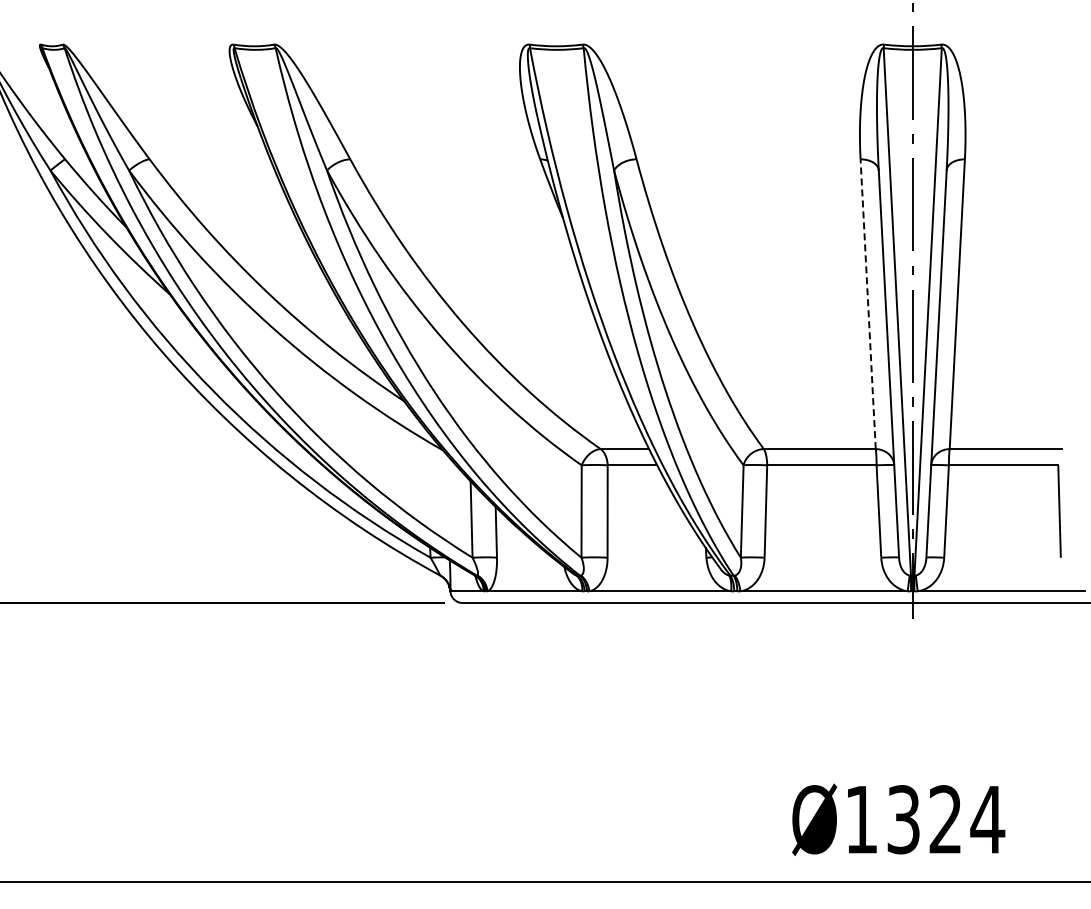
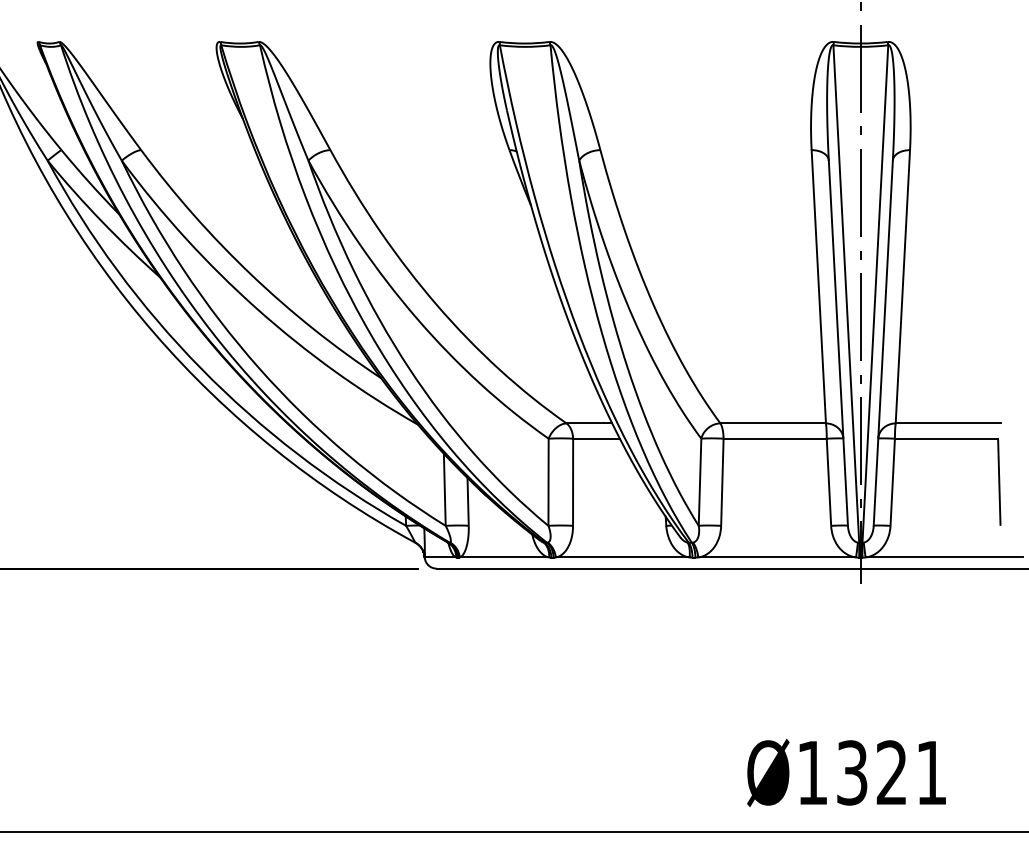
line: (868, 303) -> (819, 286), dashed -> solid
text: (987, 819) -> (931, 772), Ø1324 -> Ø1321

